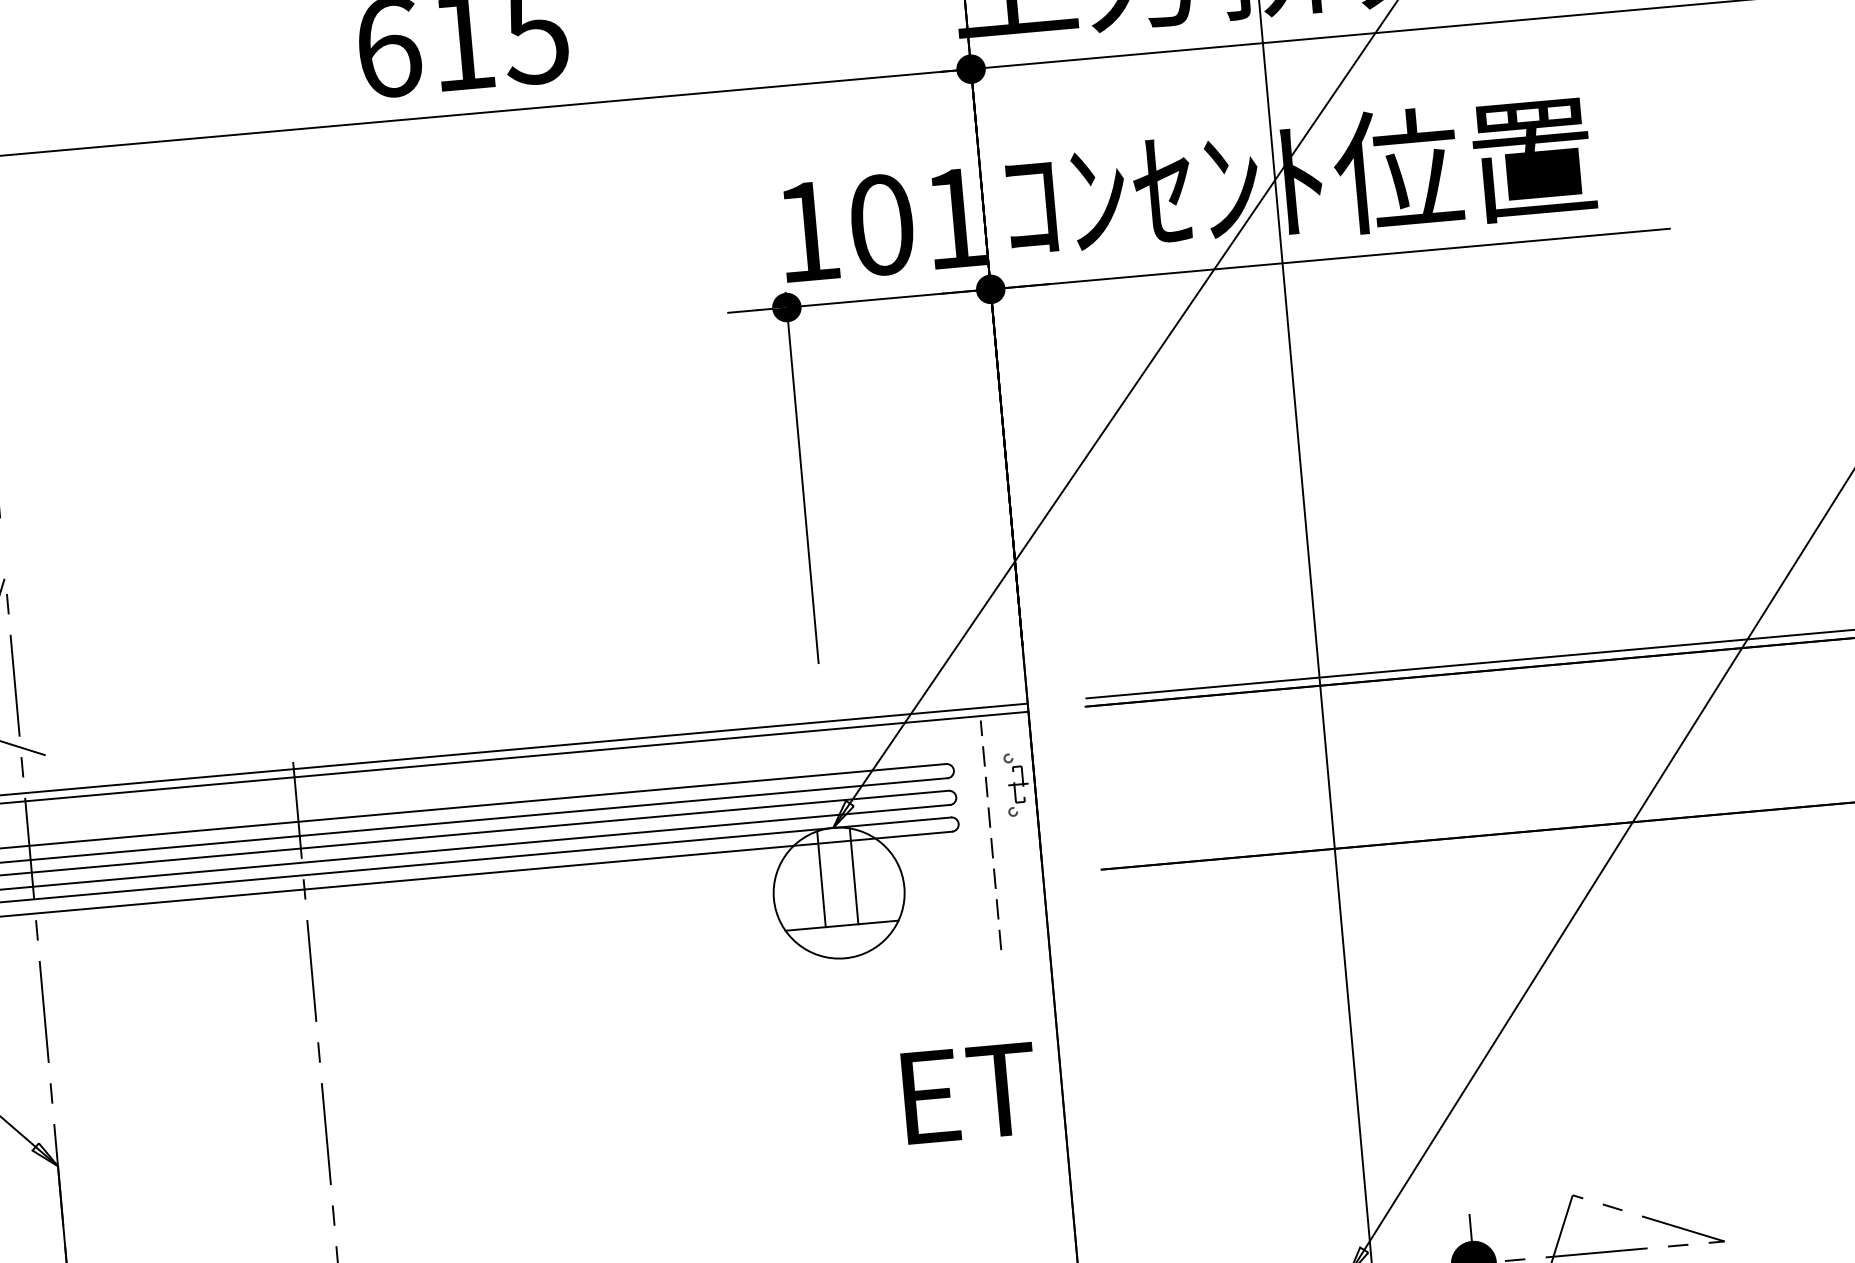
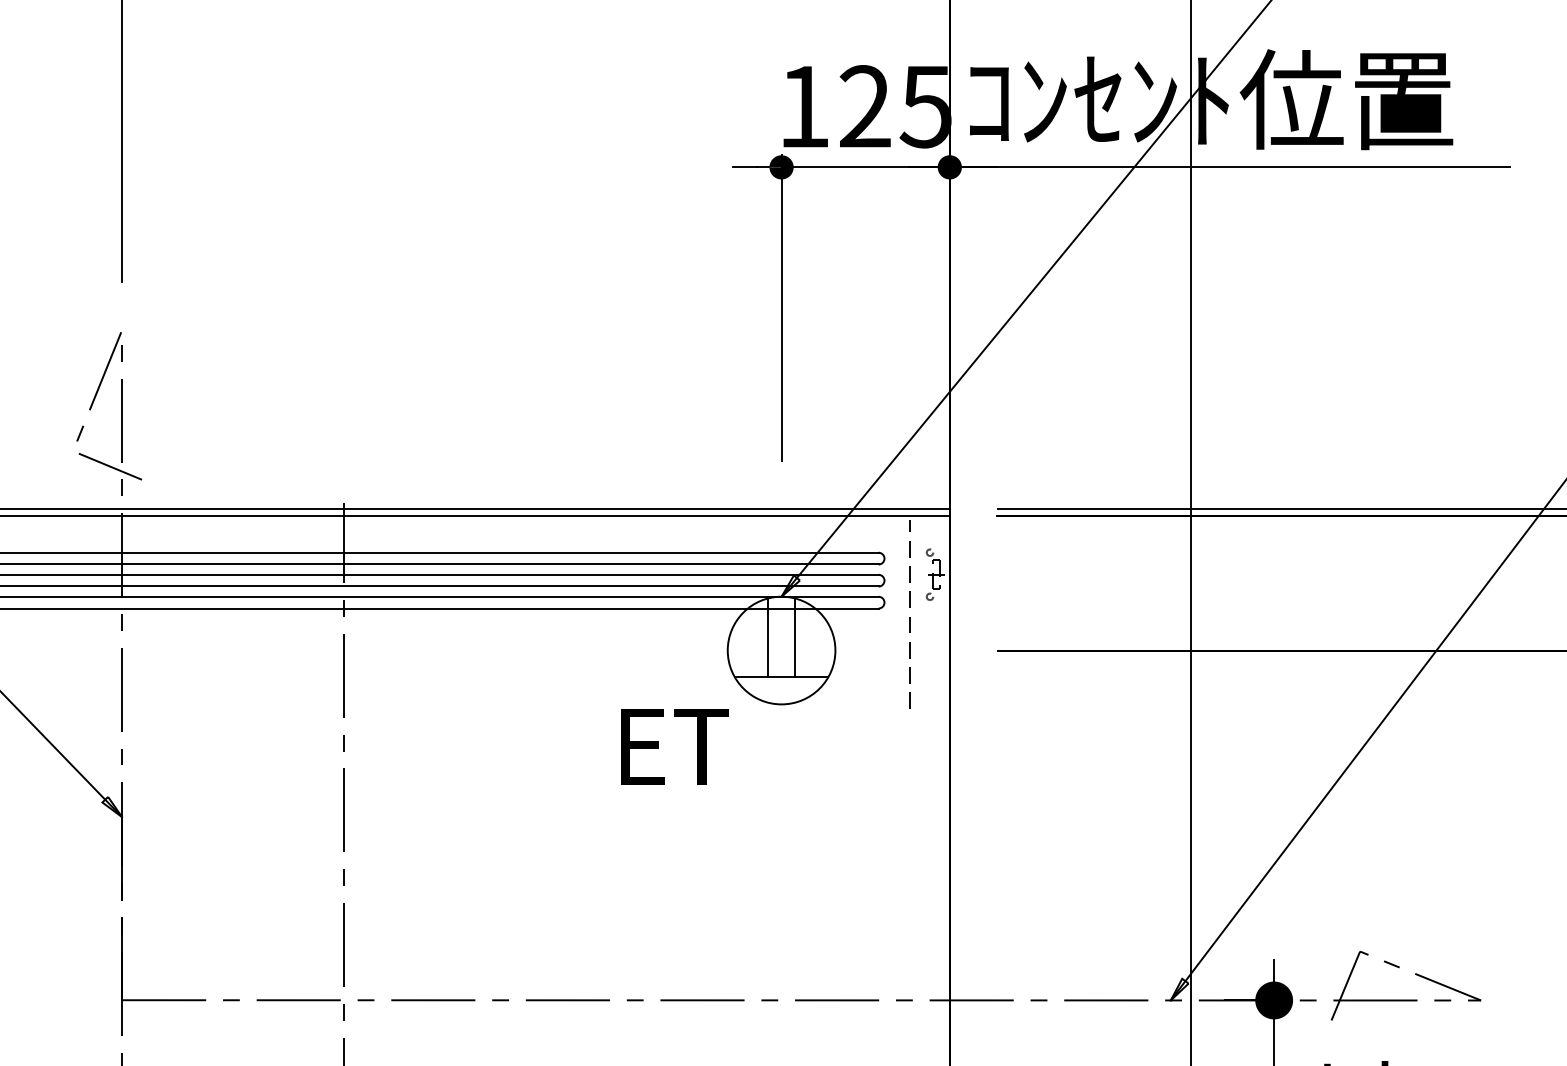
text: (918, 221) -> (895, 106), 101 -> 125
text: (969, 1092) -> (674, 746), moved

